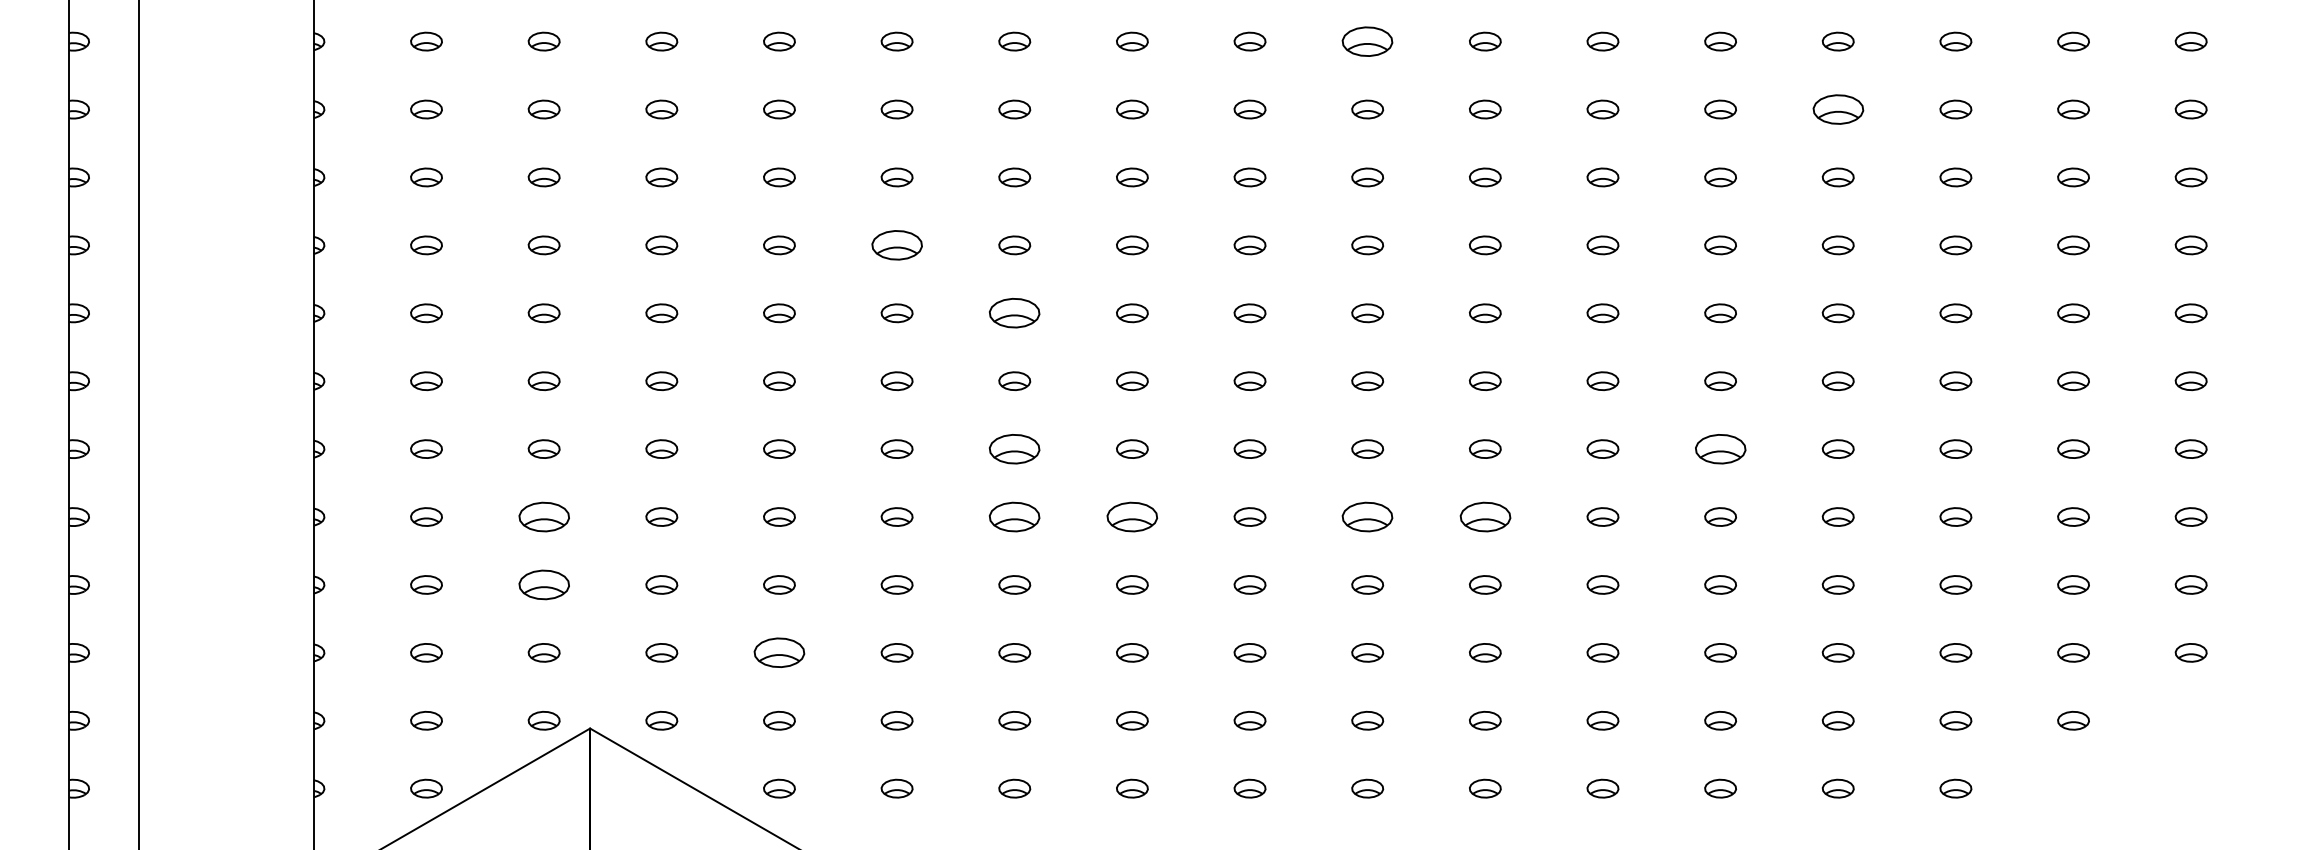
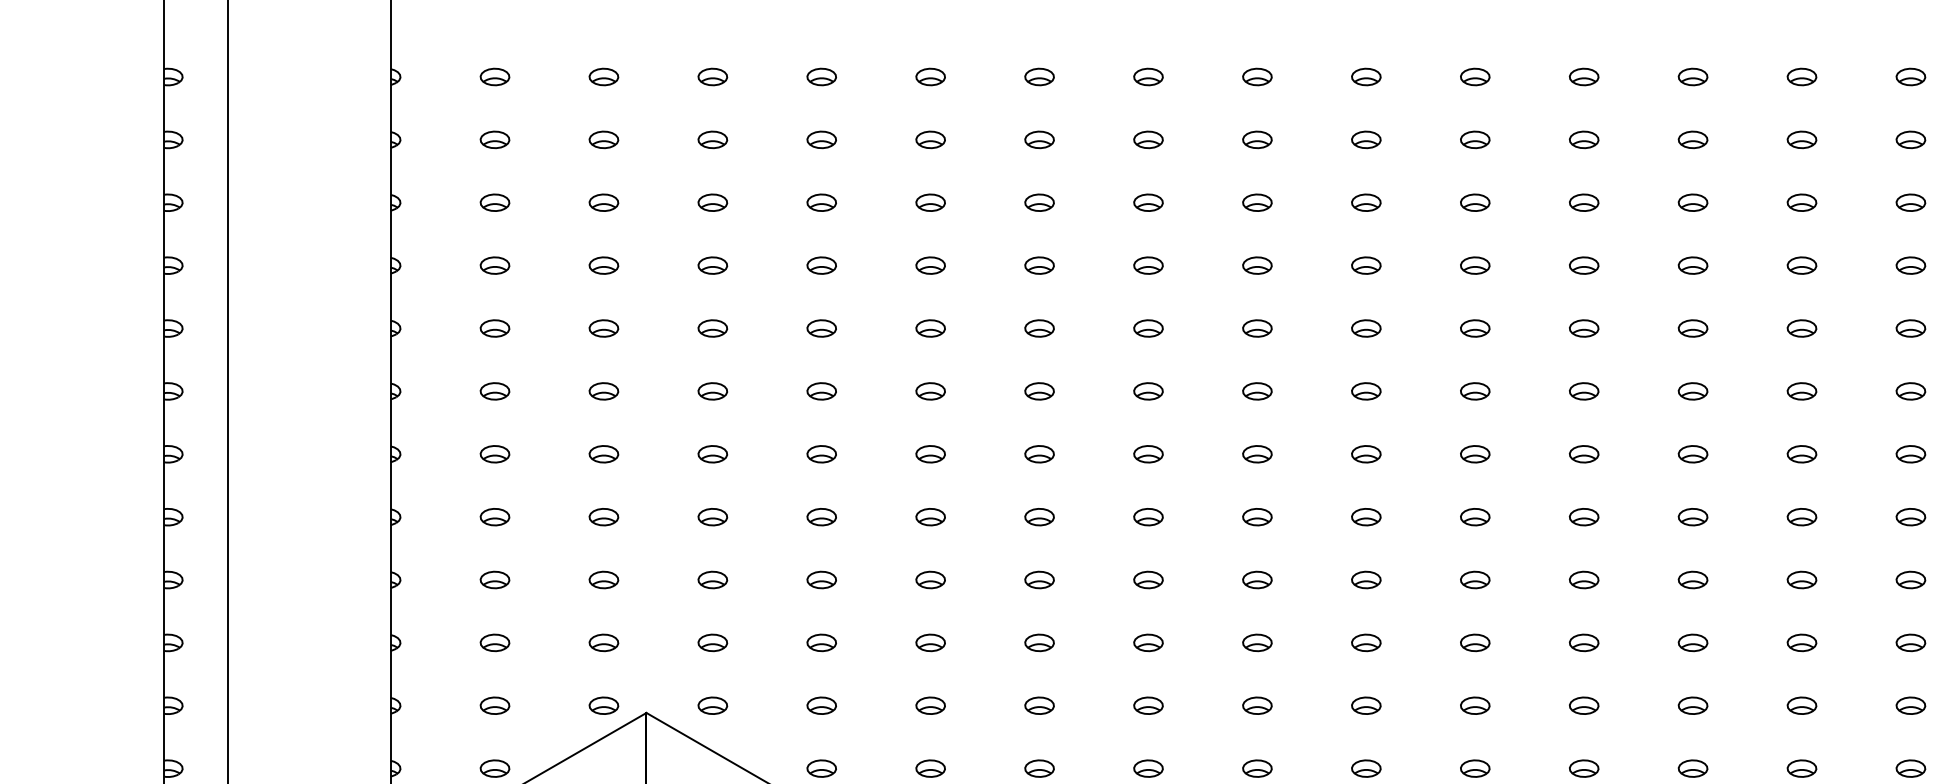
part: (1367, 41) -> (1366, 76), size x0.62
part: (1837, 109) -> (1801, 139), size x0.62
part: (896, 245) -> (930, 265), size x0.62
part: (1014, 313) -> (1039, 328), size x0.62
part: (1014, 448) -> (1039, 453), size x0.62
part: (1720, 448) -> (1692, 453), size x0.62
part: (543, 516) -> (603, 516), size x0.62
part: (1014, 516) -> (1039, 516), size x0.62
part: (1132, 516) -> (1148, 516), size x0.62
part: (1367, 516) -> (1366, 516), size x0.62
part: (1484, 516) -> (1474, 516), size x0.62
part: (543, 584) -> (603, 579), size x0.62
part: (779, 652) -> (821, 642), size x0.62

